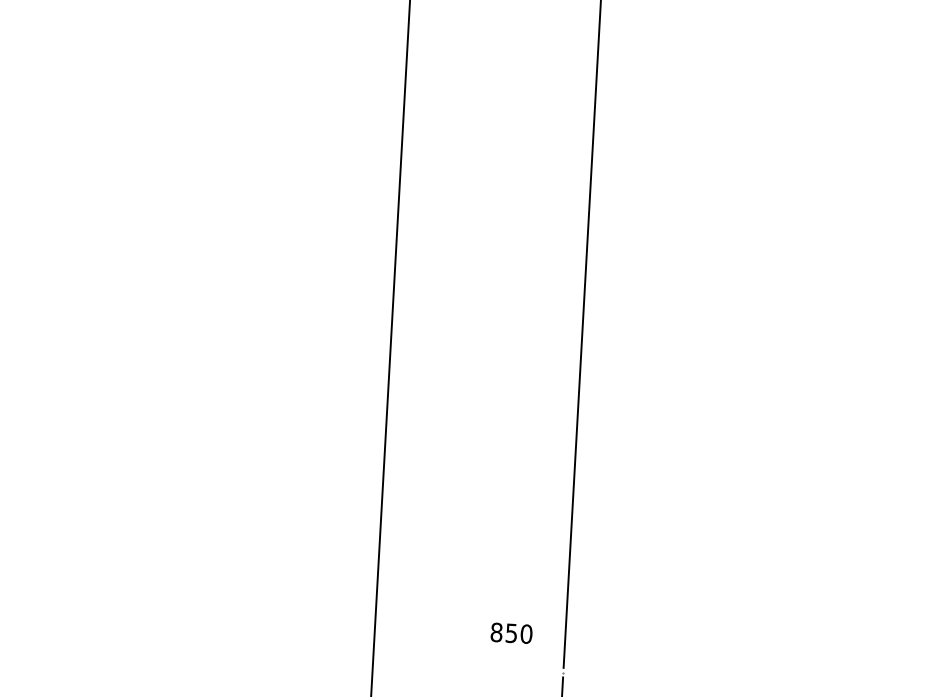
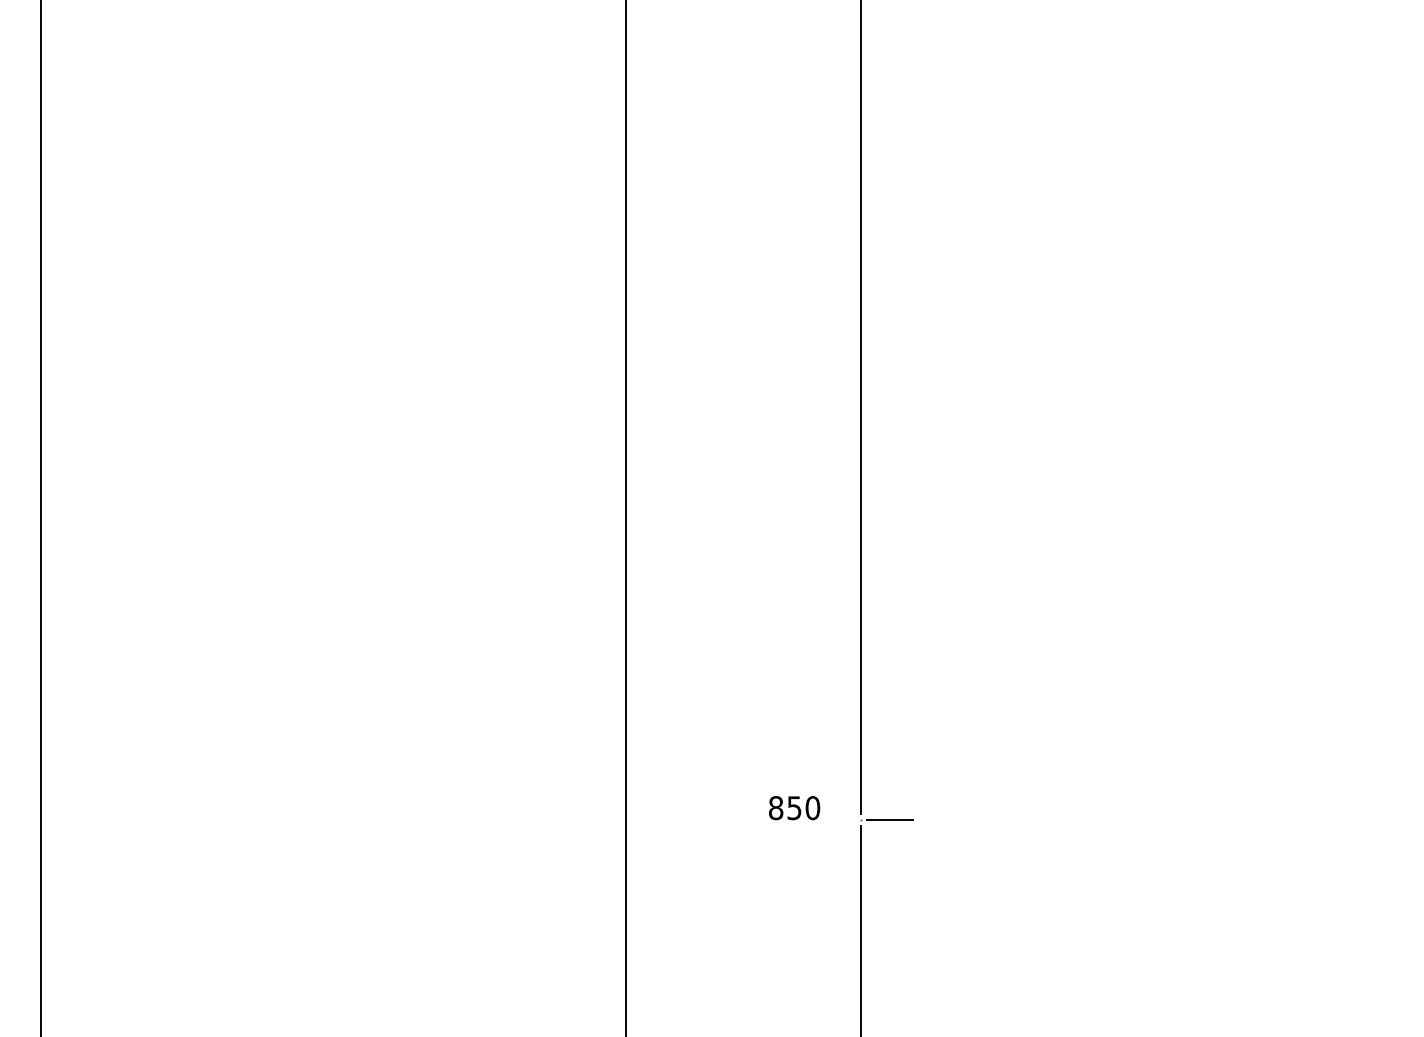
text: (511, 633) -> (794, 808), moved
line: (586, 673) -> (889, 819), added

